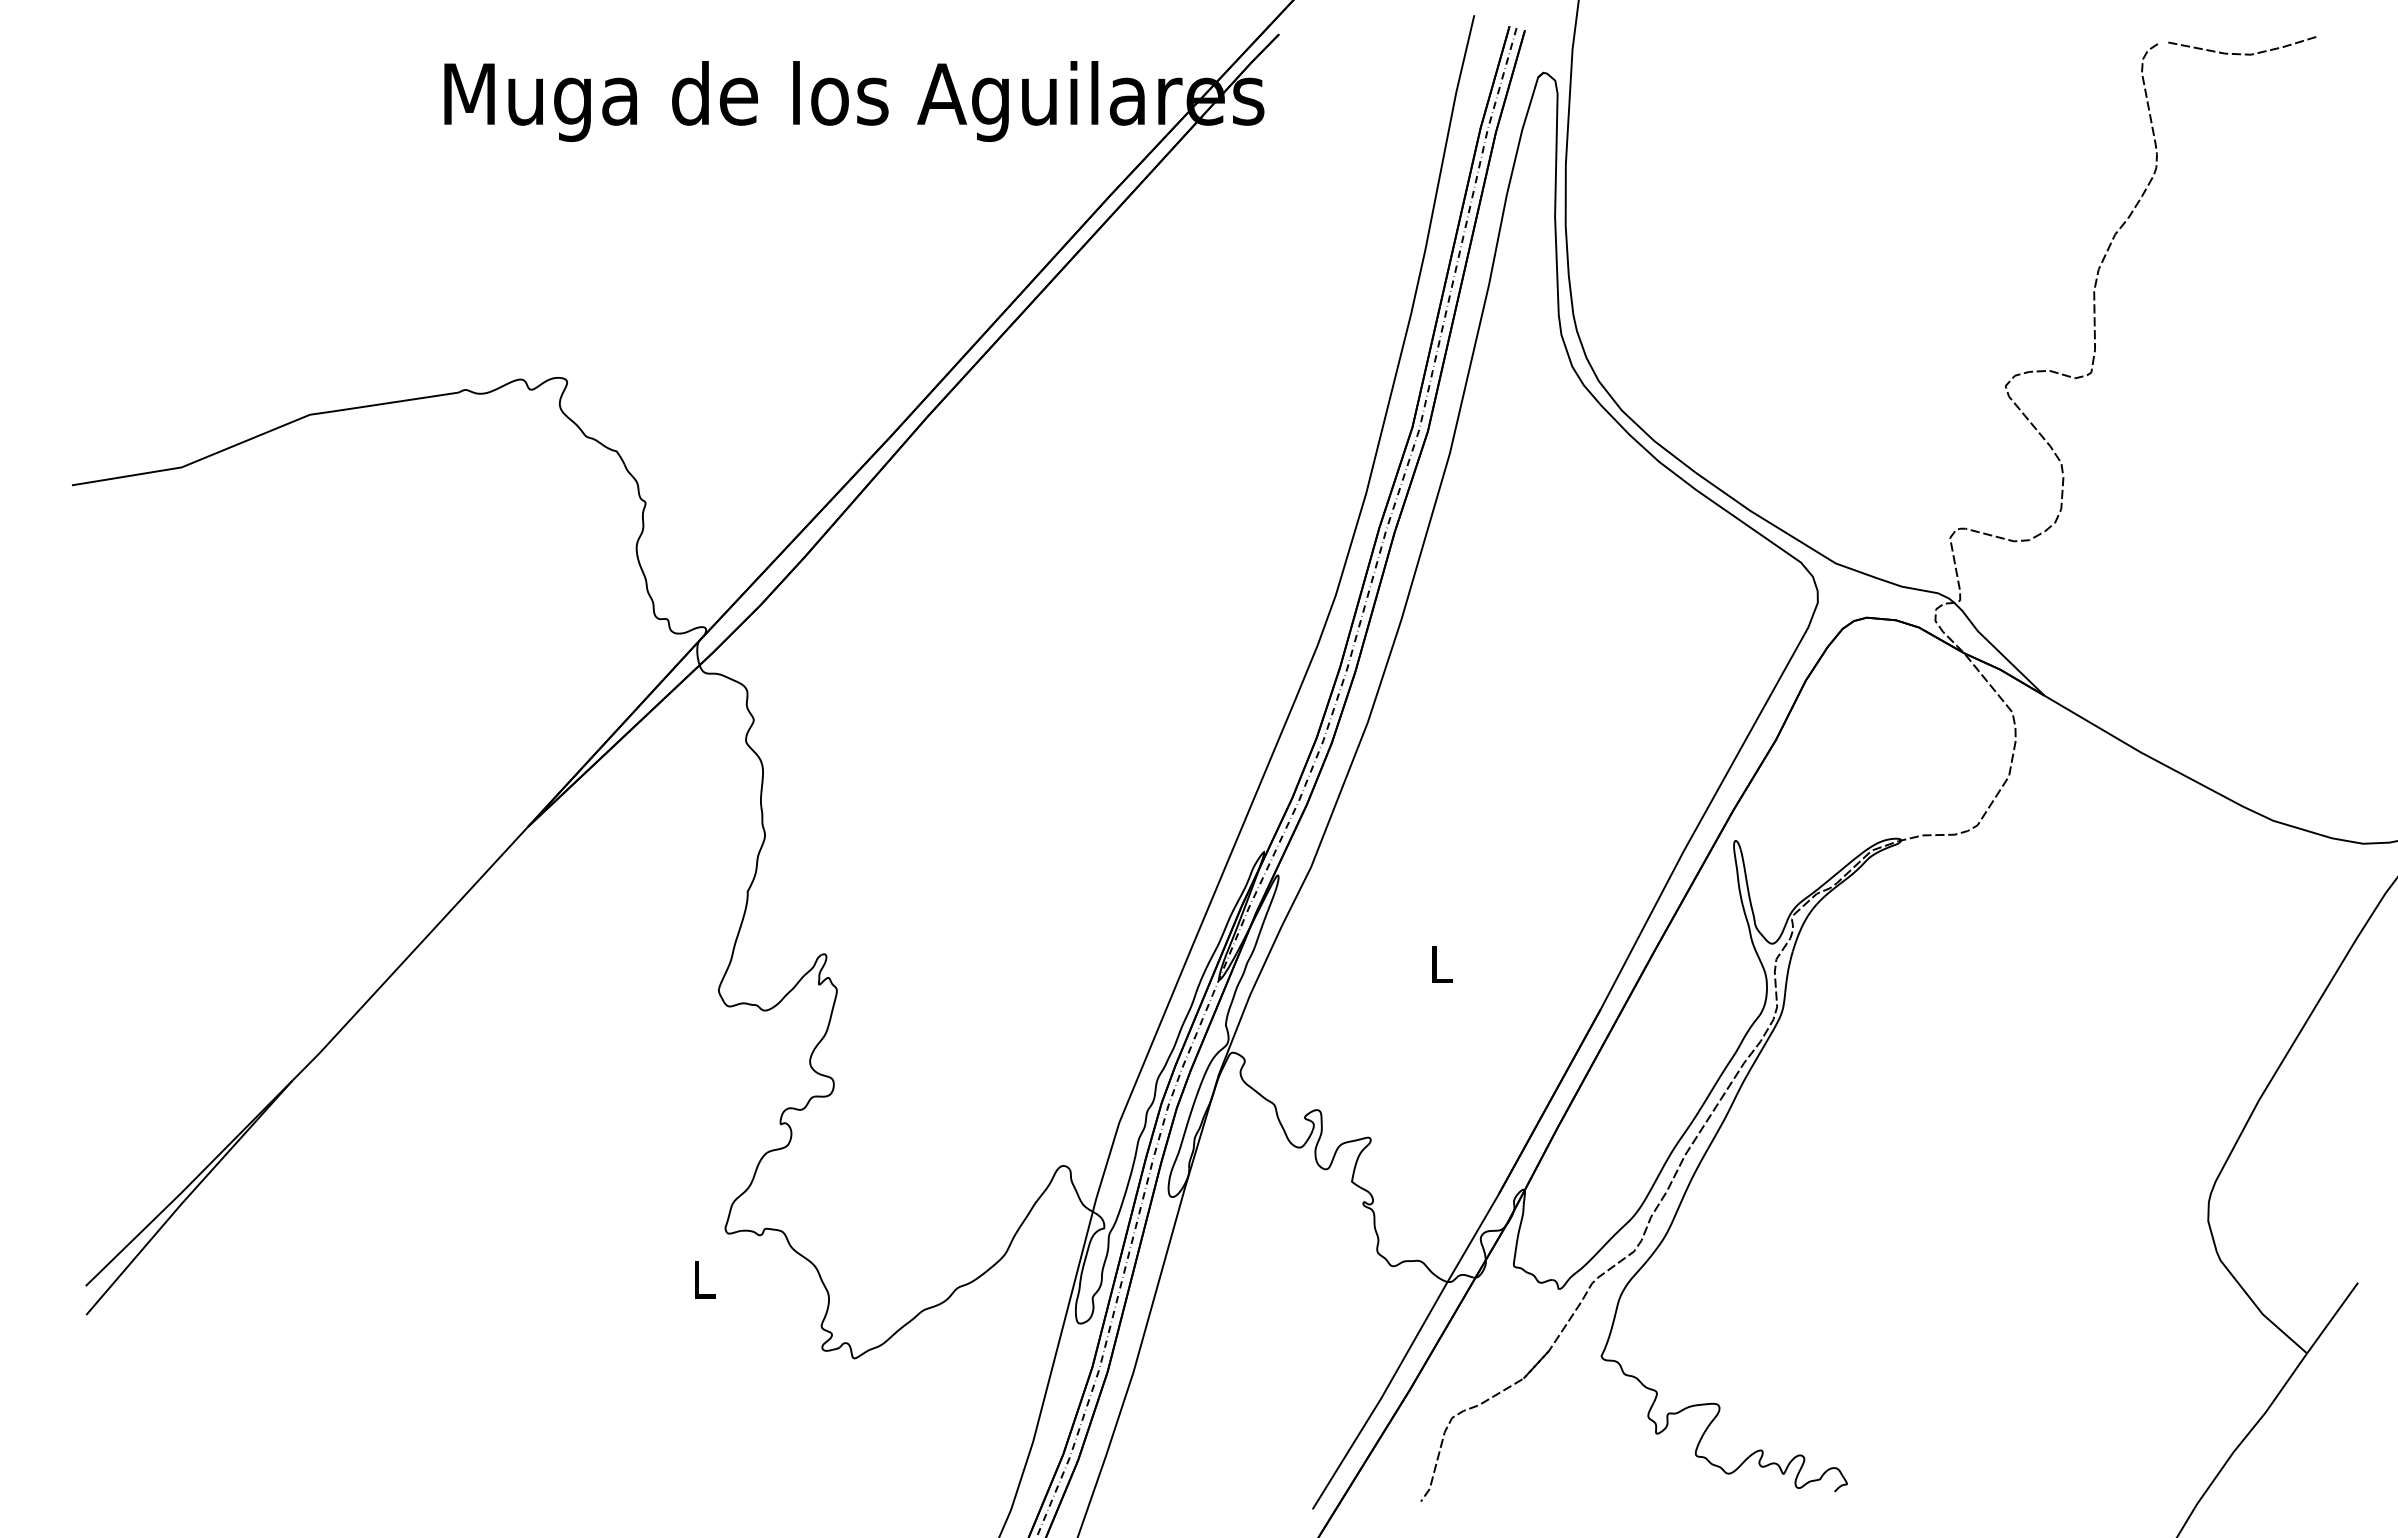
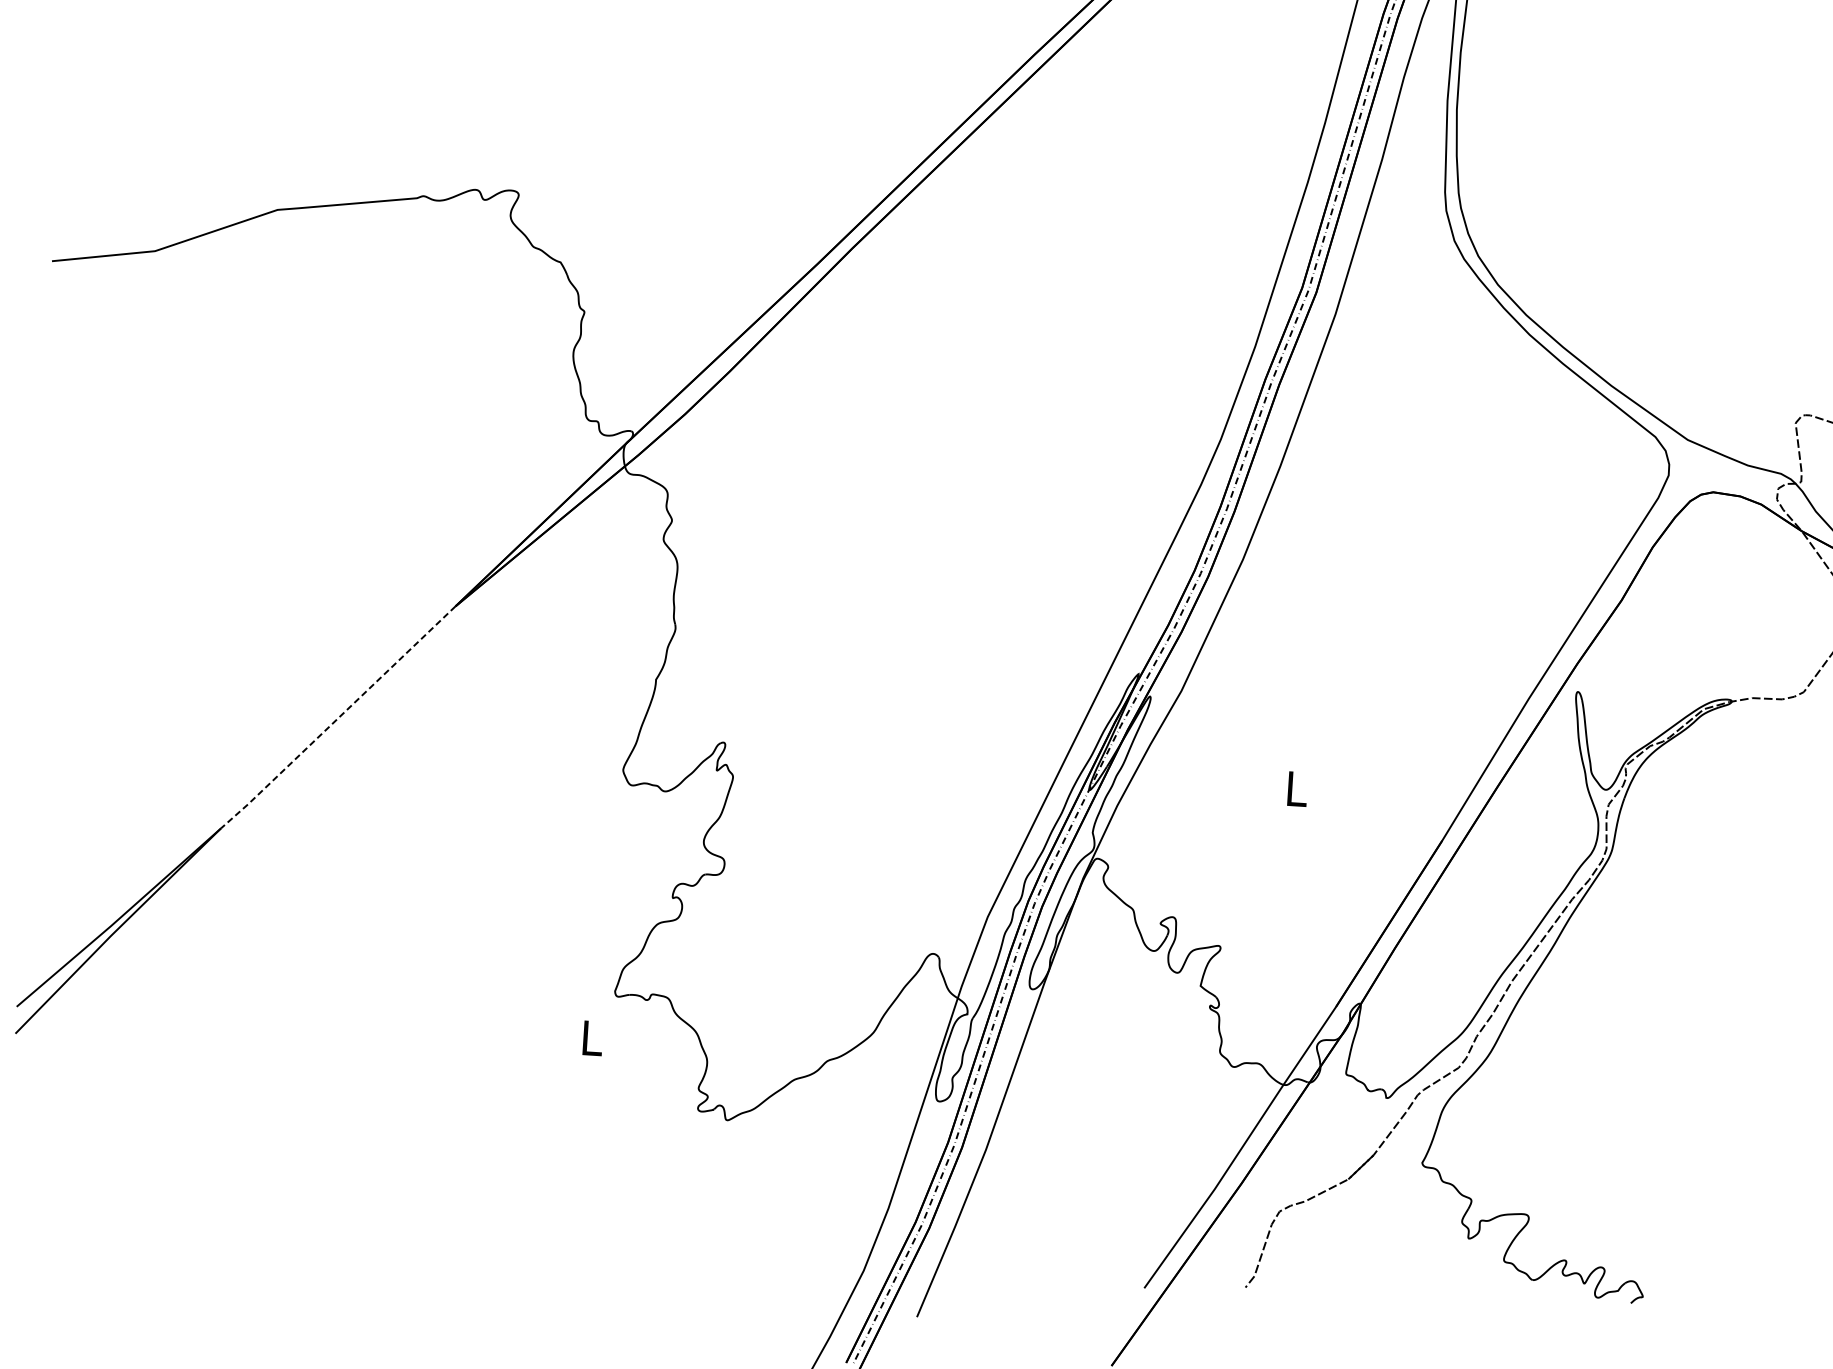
line: (410, 954) -> (338, 717), solid -> dashed

